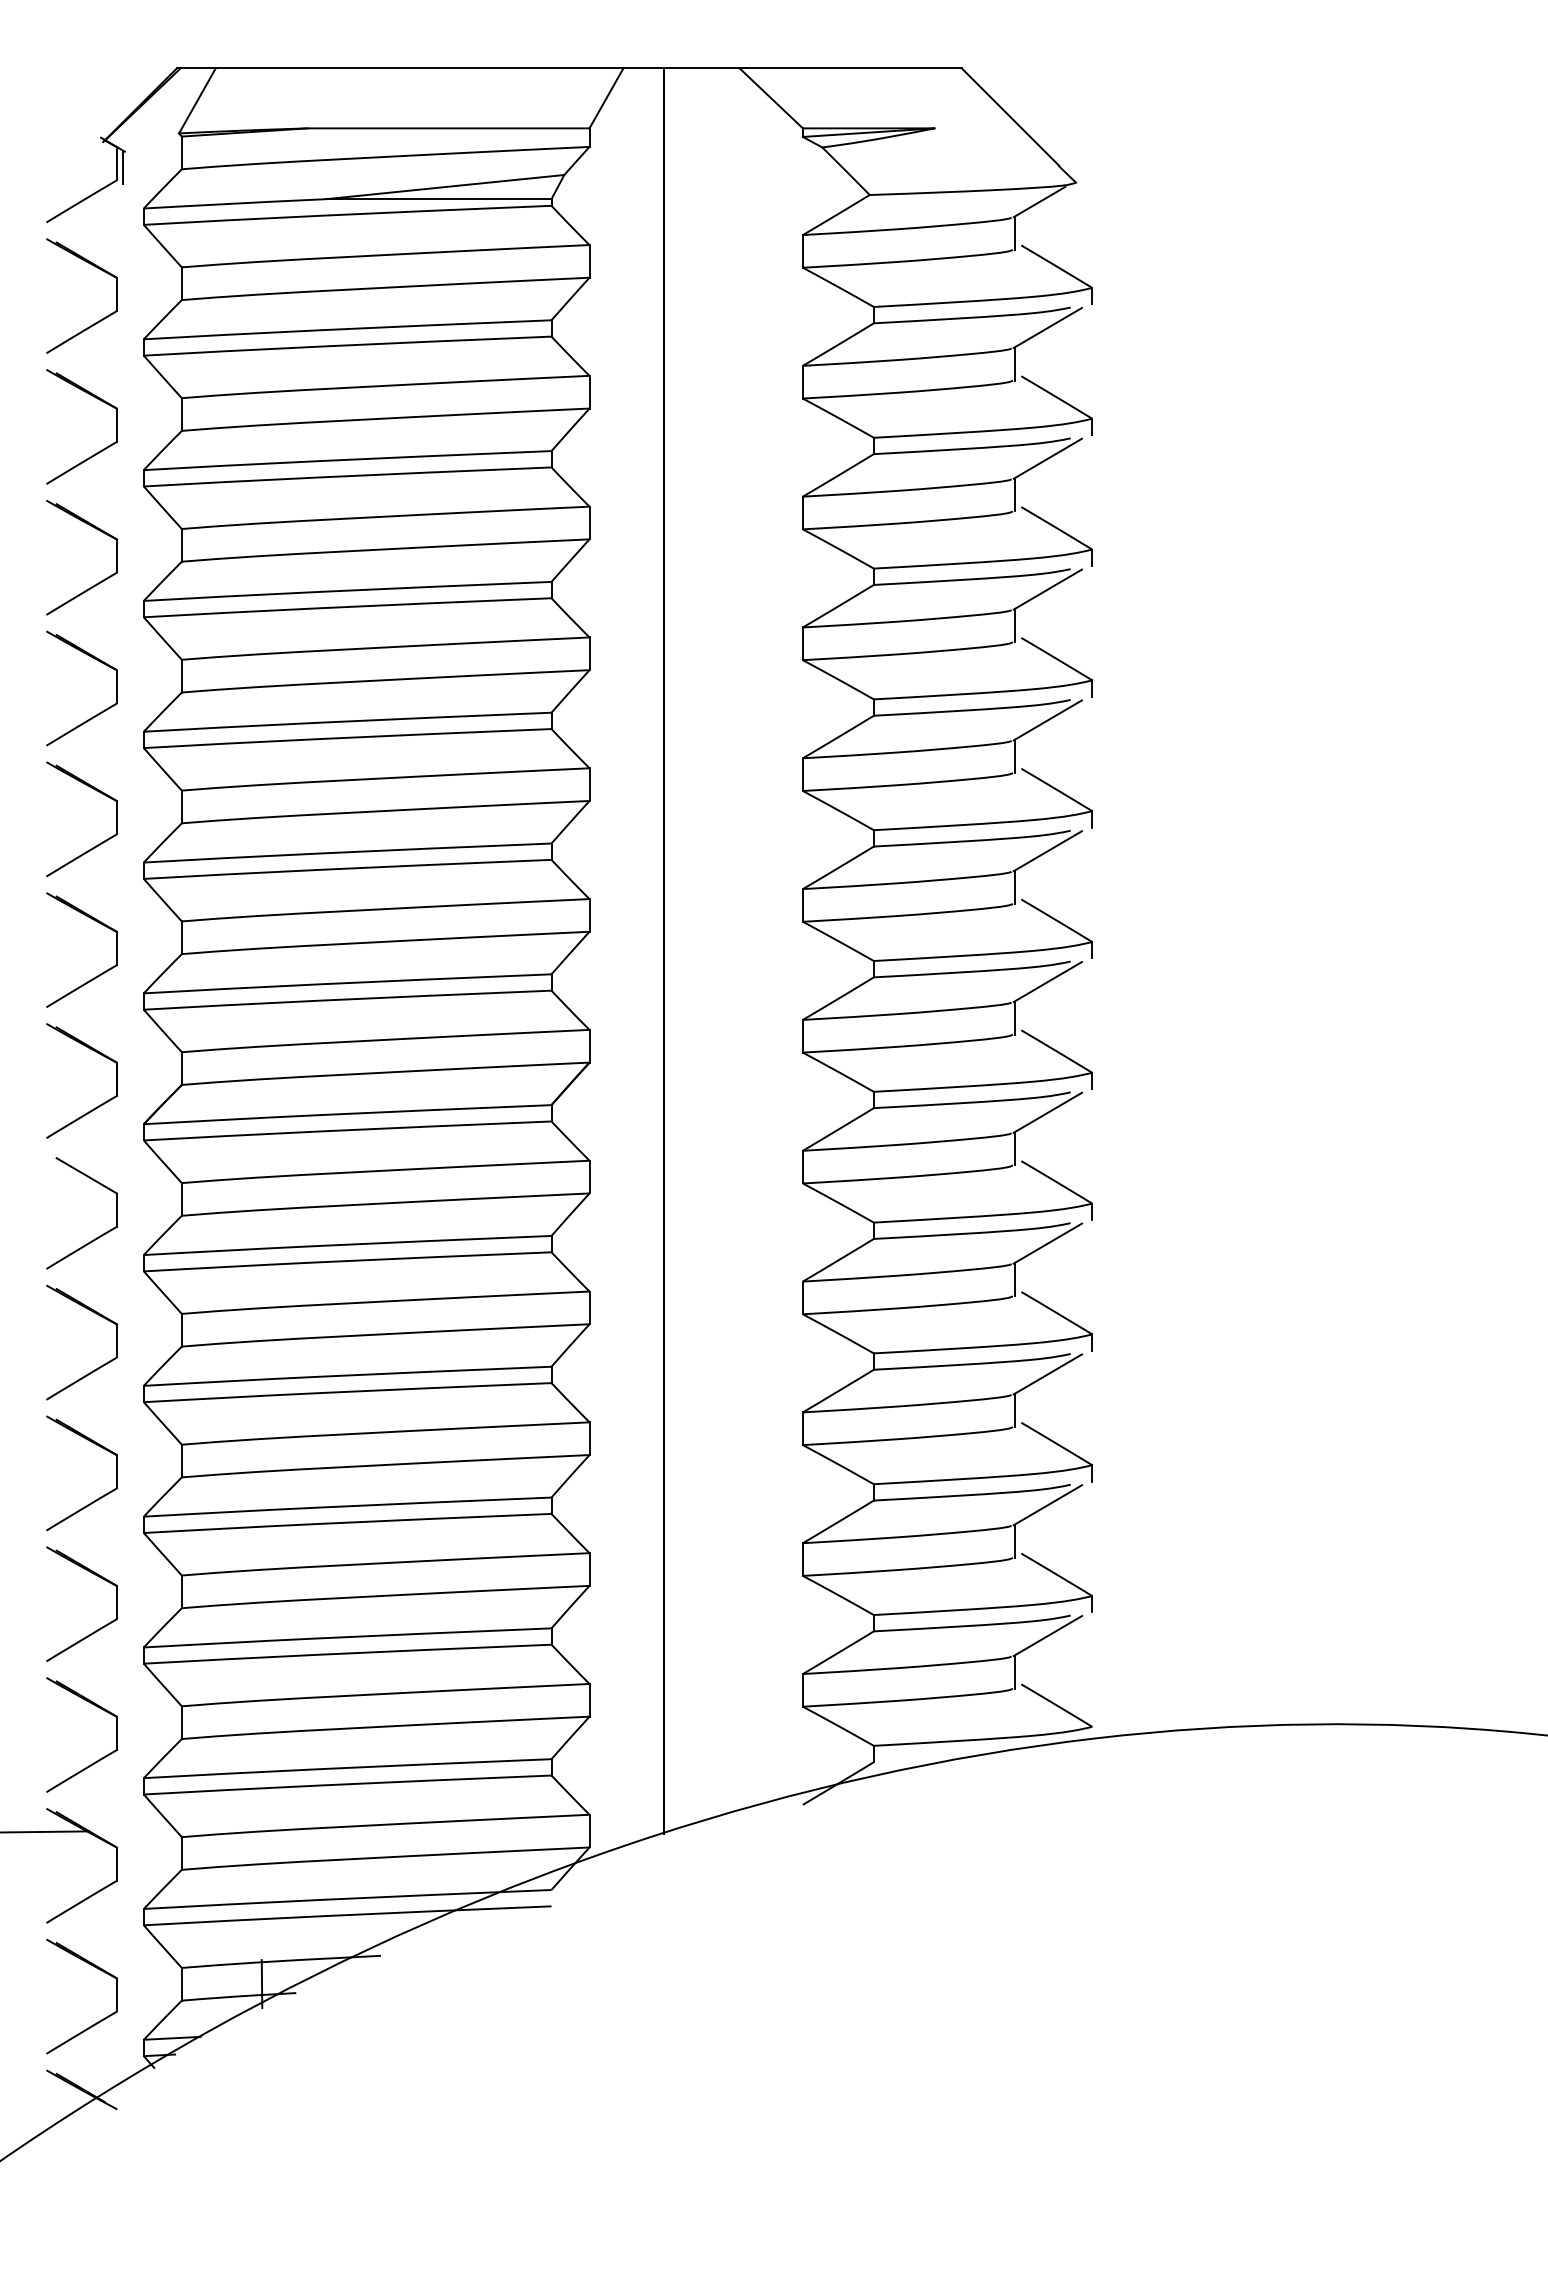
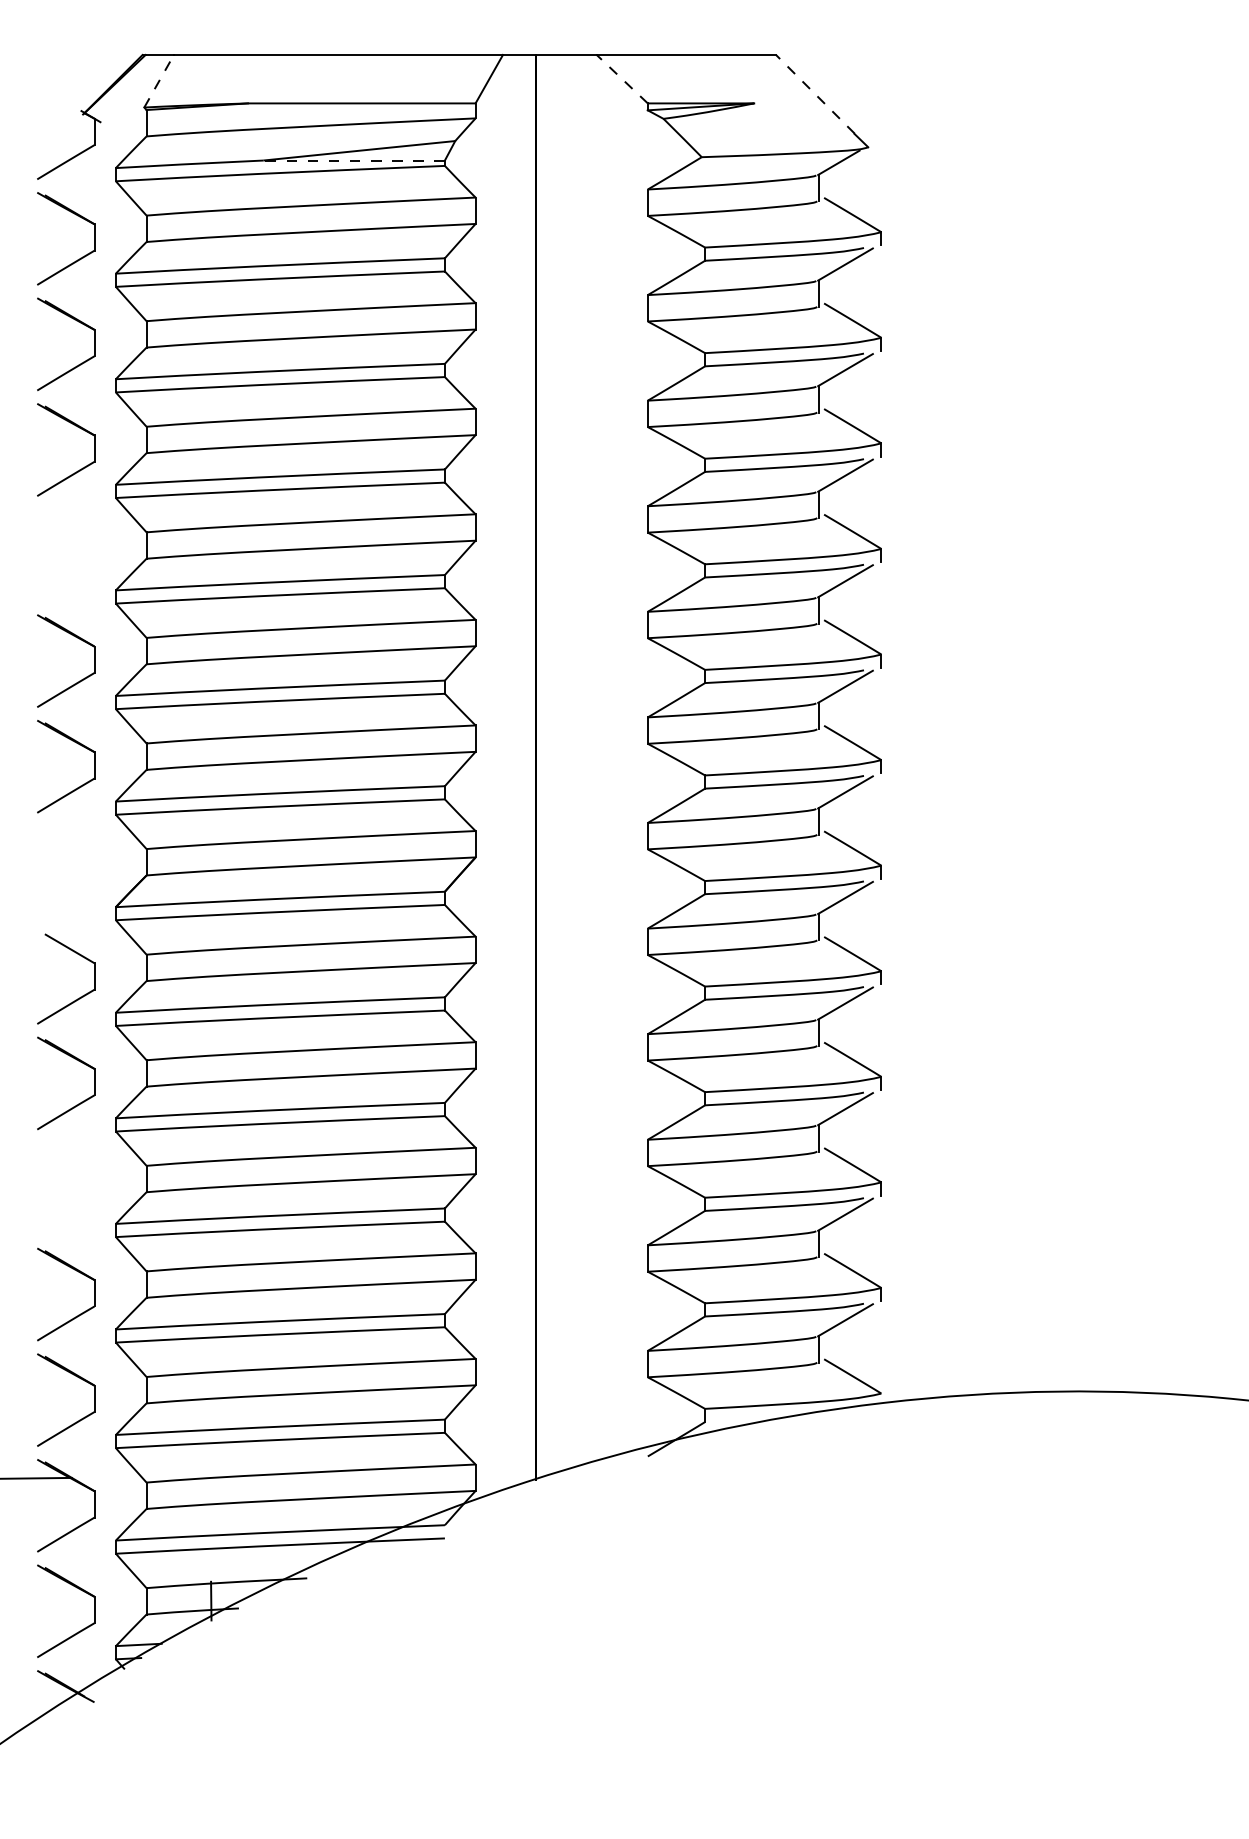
line: (771, 98) -> (622, 79), solid -> dashed
line: (197, 100) -> (159, 80), solid -> dashed
line: (1010, 117) -> (815, 94), solid -> dashed
line: (123, 167) -> (99, 134), removed
line: (438, 199) -> (353, 160), solid -> dashed
part: (97, 713) -> (78, 575), removed
part: (96, 1106) -> (77, 892), removed
part: (97, 1498) -> (78, 1209), removed

